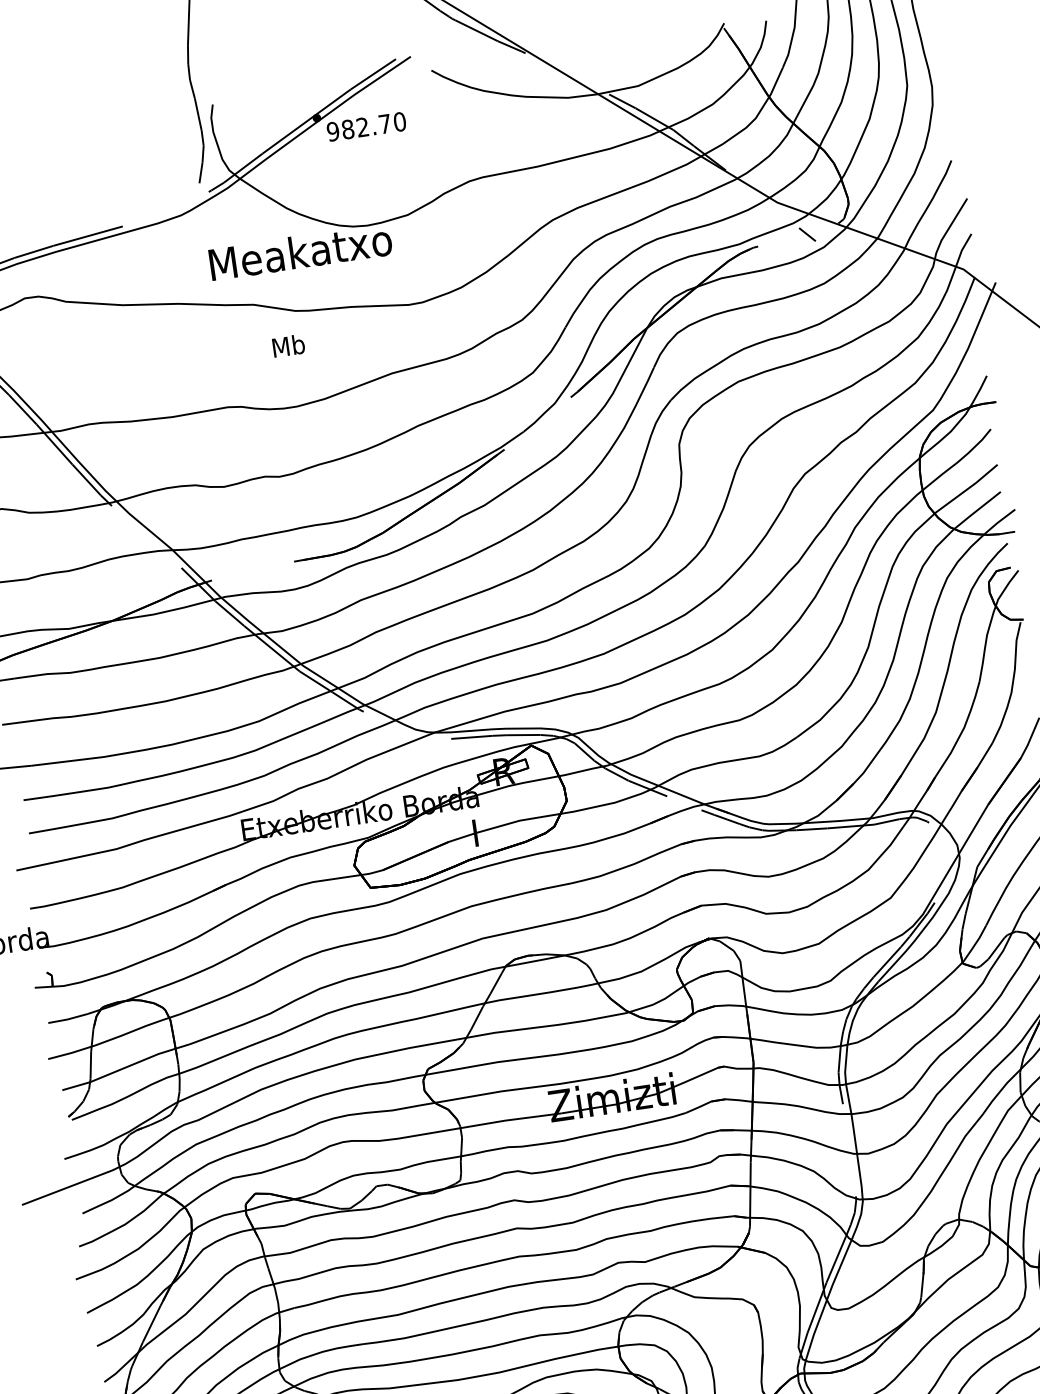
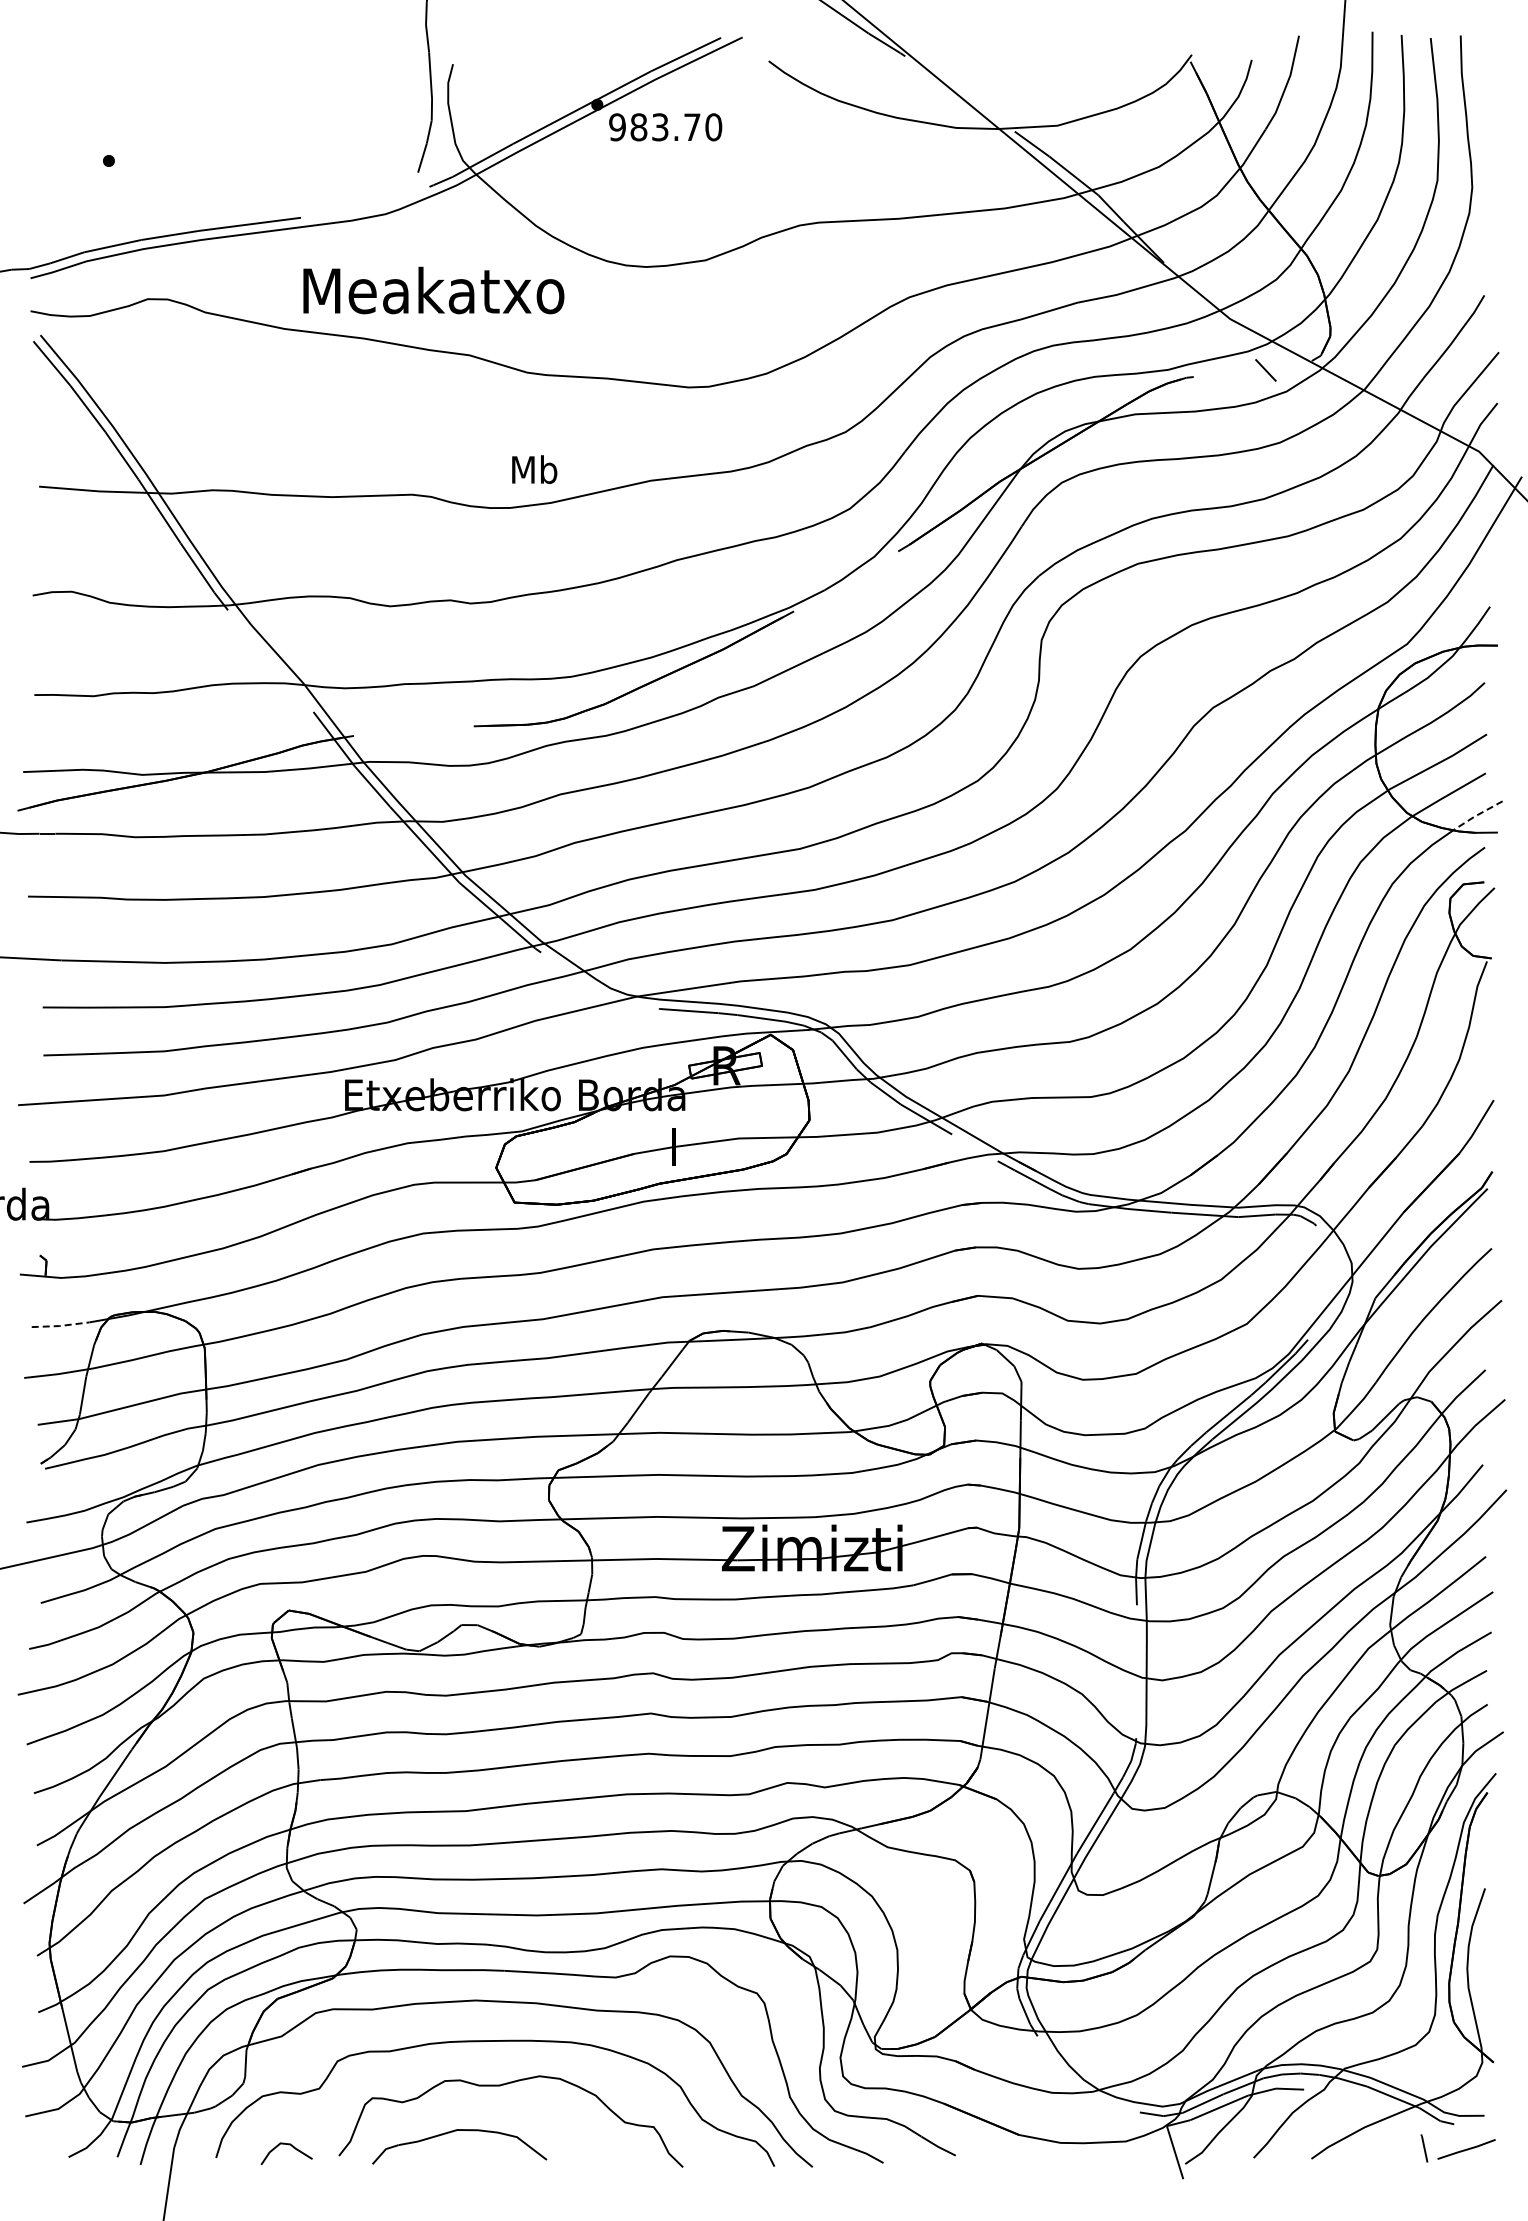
text: (363, 127) -> (660, 127), 982.70 -> 983.70
text: (300, 252) -> (433, 290), moved
text: (288, 345) -> (534, 469), moved
line: (999, 521) -> (1477, 815), solid -> dashed
line: (67, 1019) -> (59, 1326), solid -> dashed

